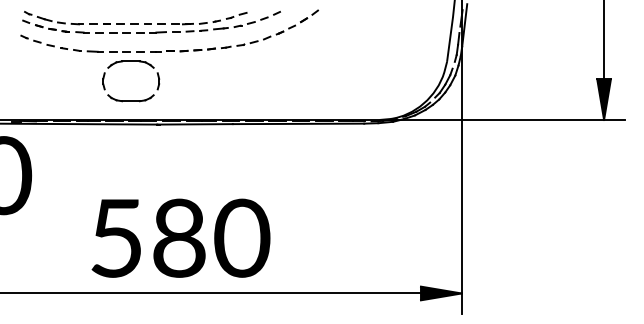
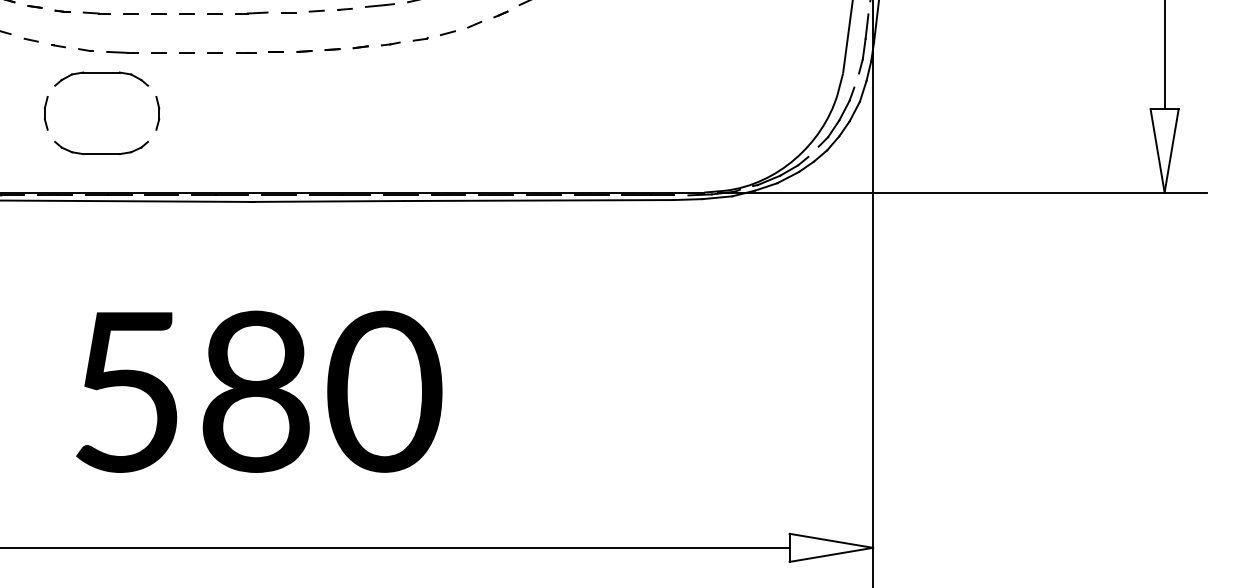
fill: (603, 99) -> (1163, 150), removed
part: (131, 100) -> (102, 152), moved
text: (180, 237) -> (258, 390), moved
fill: (440, 293) -> (829, 547), removed

